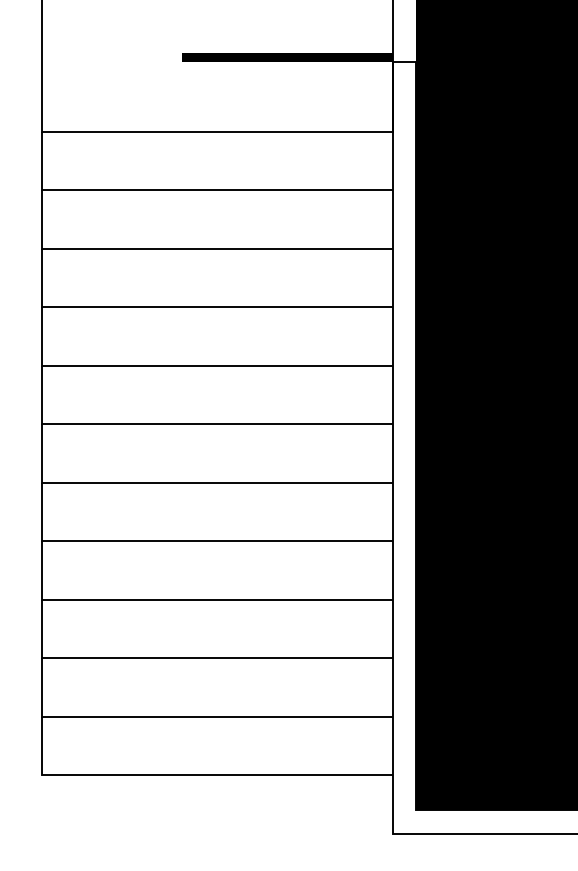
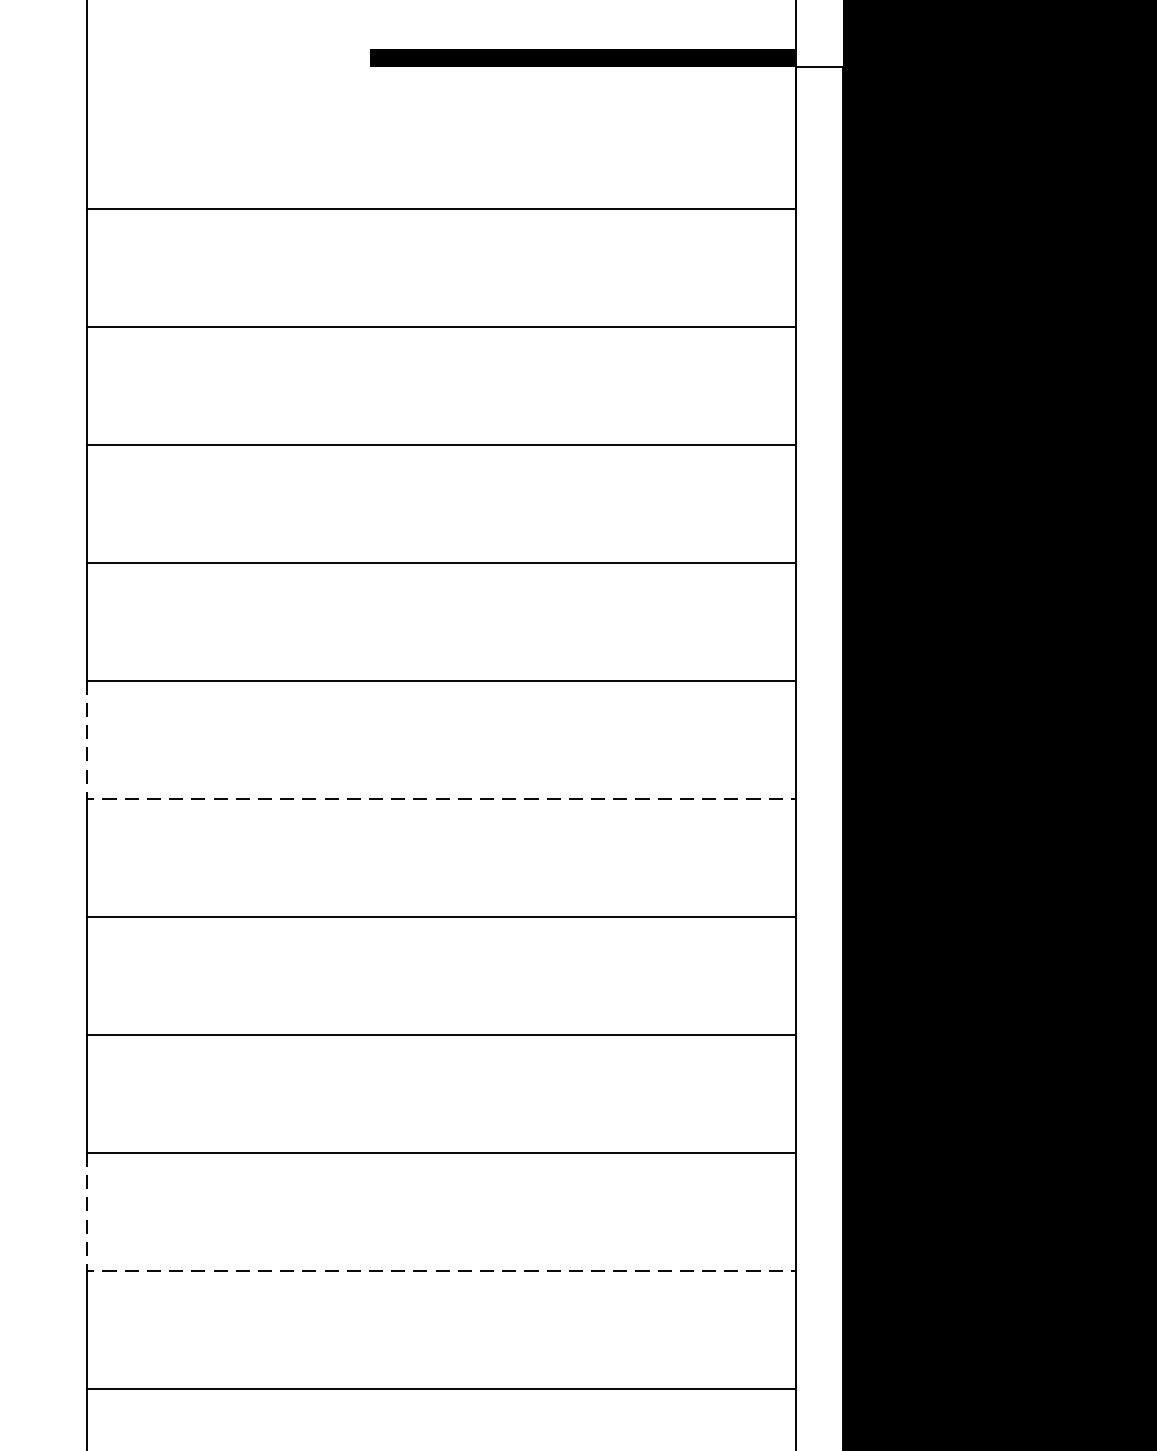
line: (188, 424) -> (382, 799), solid -> dashed
line: (188, 658) -> (382, 1271), solid -> dashed

